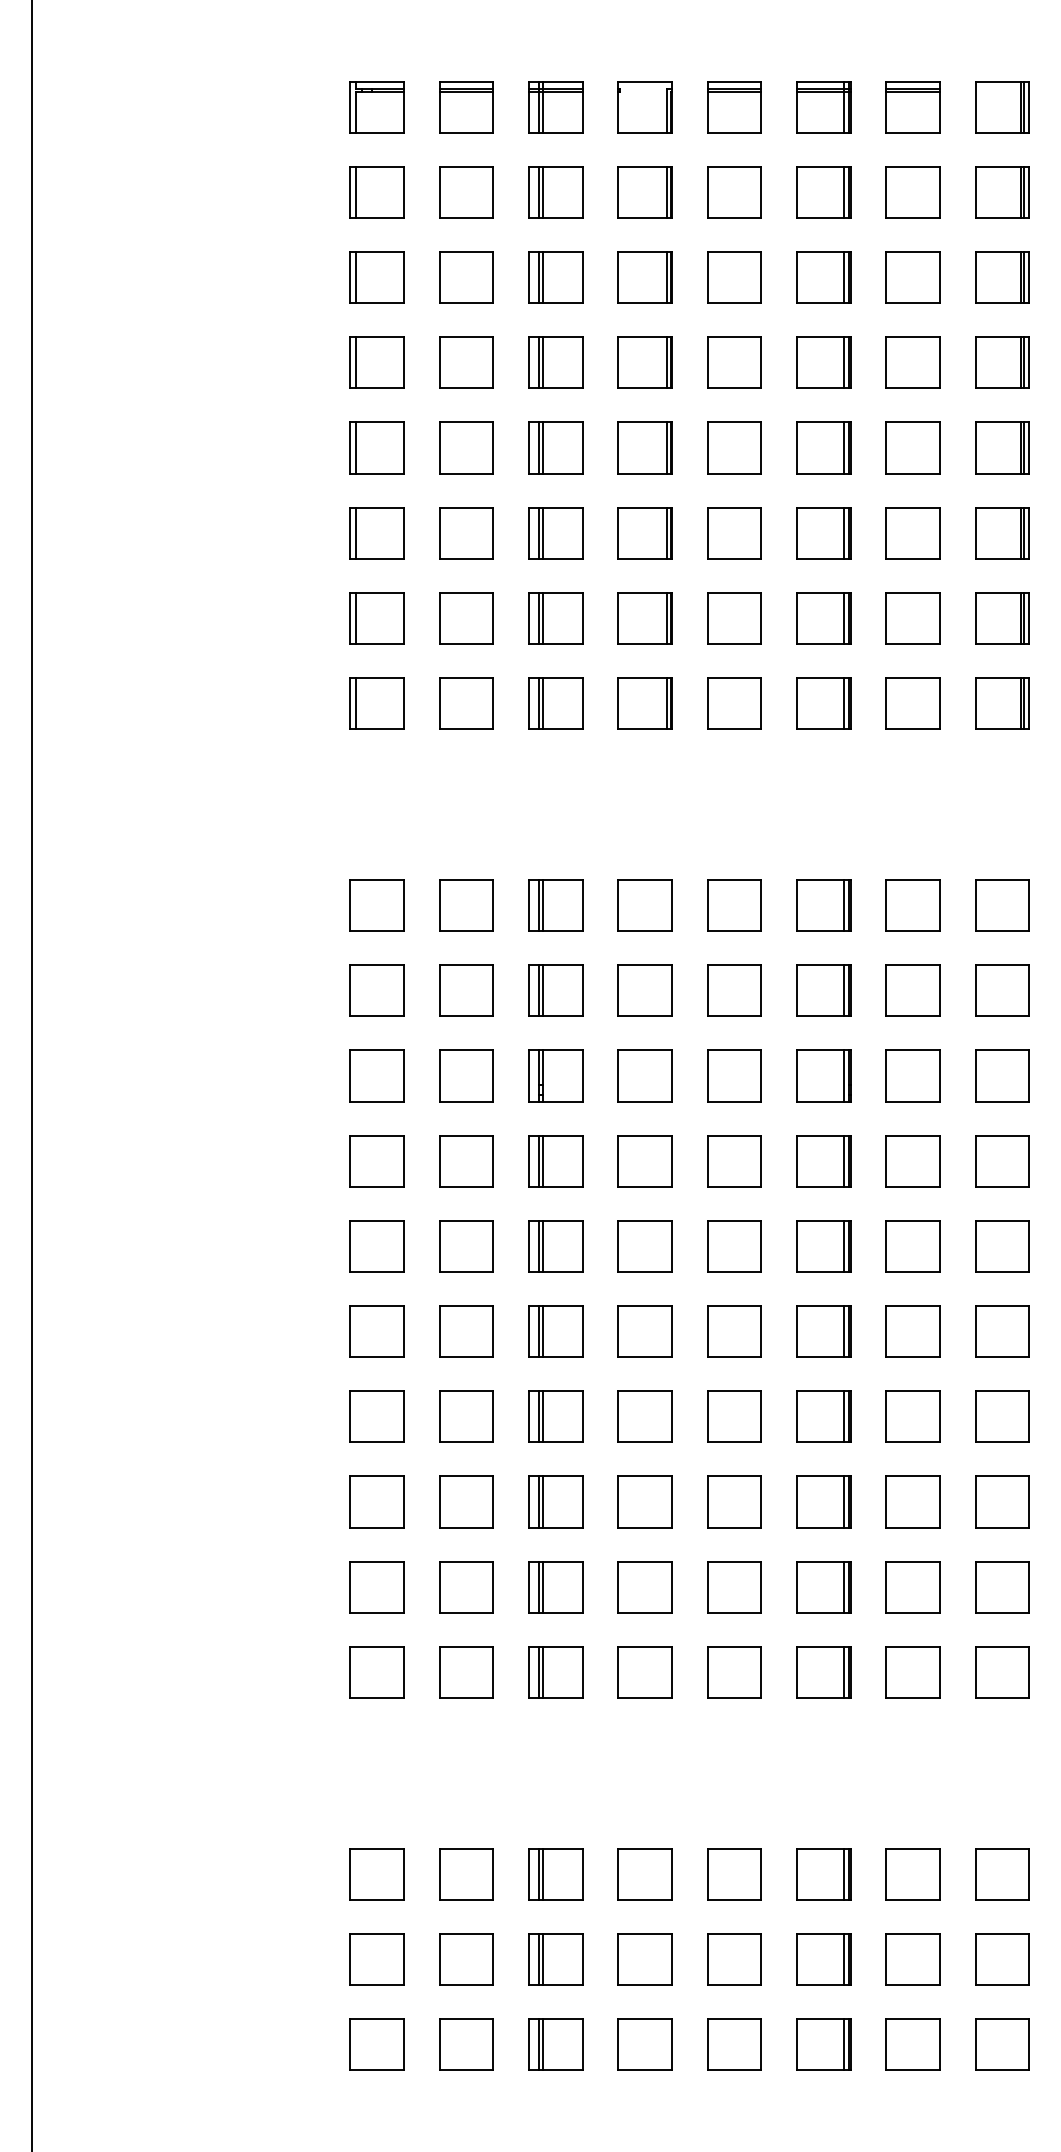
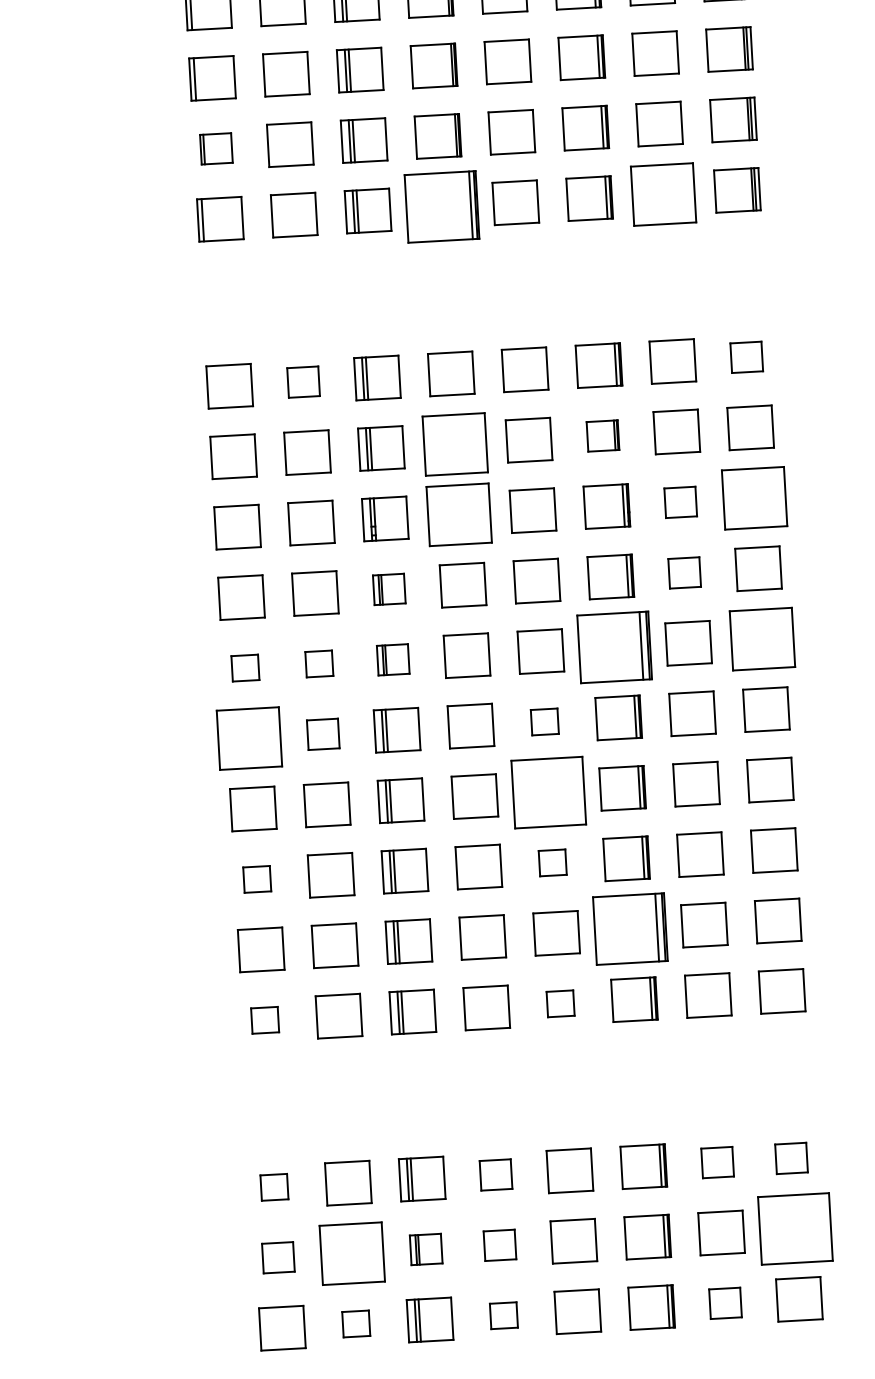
part: (376, 618) -> (215, 148), size x0.7
part: (644, 703) -> (441, 206), size x1.6
part: (912, 703) -> (663, 194), size x1.4
part: (466, 905) -> (303, 382), size x0.7
part: (1002, 905) -> (746, 357), size x0.7
part: (644, 990) -> (454, 444), size x1.4
part: (823, 990) -> (602, 435), size x0.7
part: (644, 1075) -> (458, 514), size x1.4
part: (912, 1075) -> (680, 502), size x0.7
part: (1002, 1075) -> (754, 497), size x1.4
part: (555, 1161) -> (389, 589), size x0.7
part: (912, 1161) -> (684, 573), size x0.7
part: (376, 1246) -> (244, 668), size x0.6
part: (466, 1246) -> (319, 664), size x0.6
part: (555, 1246) -> (392, 659), size x0.7
part: (823, 1246) -> (614, 647), size x1.6
part: (1002, 1246) -> (762, 639), size x1.4
part: (376, 1331) -> (248, 738), size x1.4
part: (466, 1331) -> (323, 734), size x0.7
part: (734, 1331) -> (544, 721), size x0.6
part: (734, 1416) -> (548, 792), size x1.6
part: (376, 1501) -> (256, 879), size x0.6
part: (734, 1501) -> (552, 862), size x0.6
part: (823, 1587) -> (630, 929), size x1.6
part: (376, 1672) -> (264, 1020), size x0.6
part: (734, 1672) -> (560, 1003), size x0.6
part: (376, 1874) -> (274, 1187), size x0.6
part: (644, 1874) -> (495, 1175), size x0.7
part: (912, 1874) -> (717, 1162), size x0.7
part: (1002, 1874) -> (791, 1158), size x0.7
part: (376, 1959) -> (277, 1257), size x0.7
part: (466, 1959) -> (352, 1253), size x1.4
part: (555, 1959) -> (425, 1249), size x0.7
part: (644, 1959) -> (499, 1245), size x0.7
part: (1002, 1959) -> (795, 1228), size x1.6
part: (466, 2044) -> (356, 1323), size x0.6
part: (644, 2044) -> (503, 1315), size x0.6
part: (912, 2044) -> (725, 1303), size x0.7

